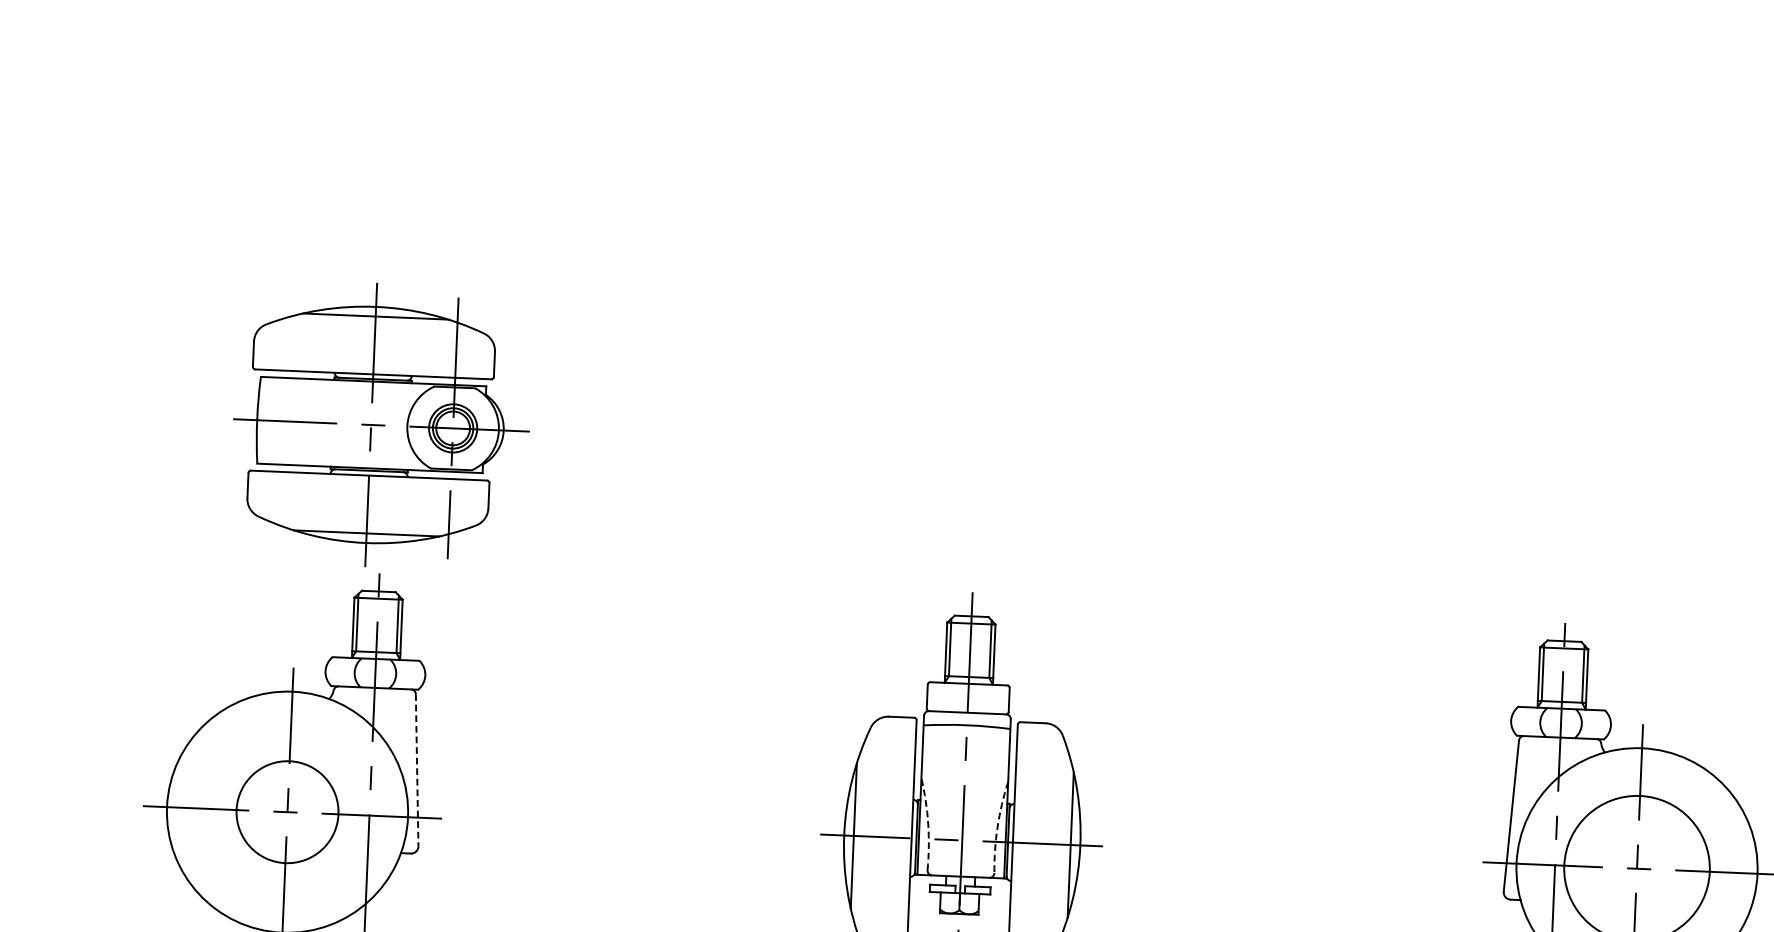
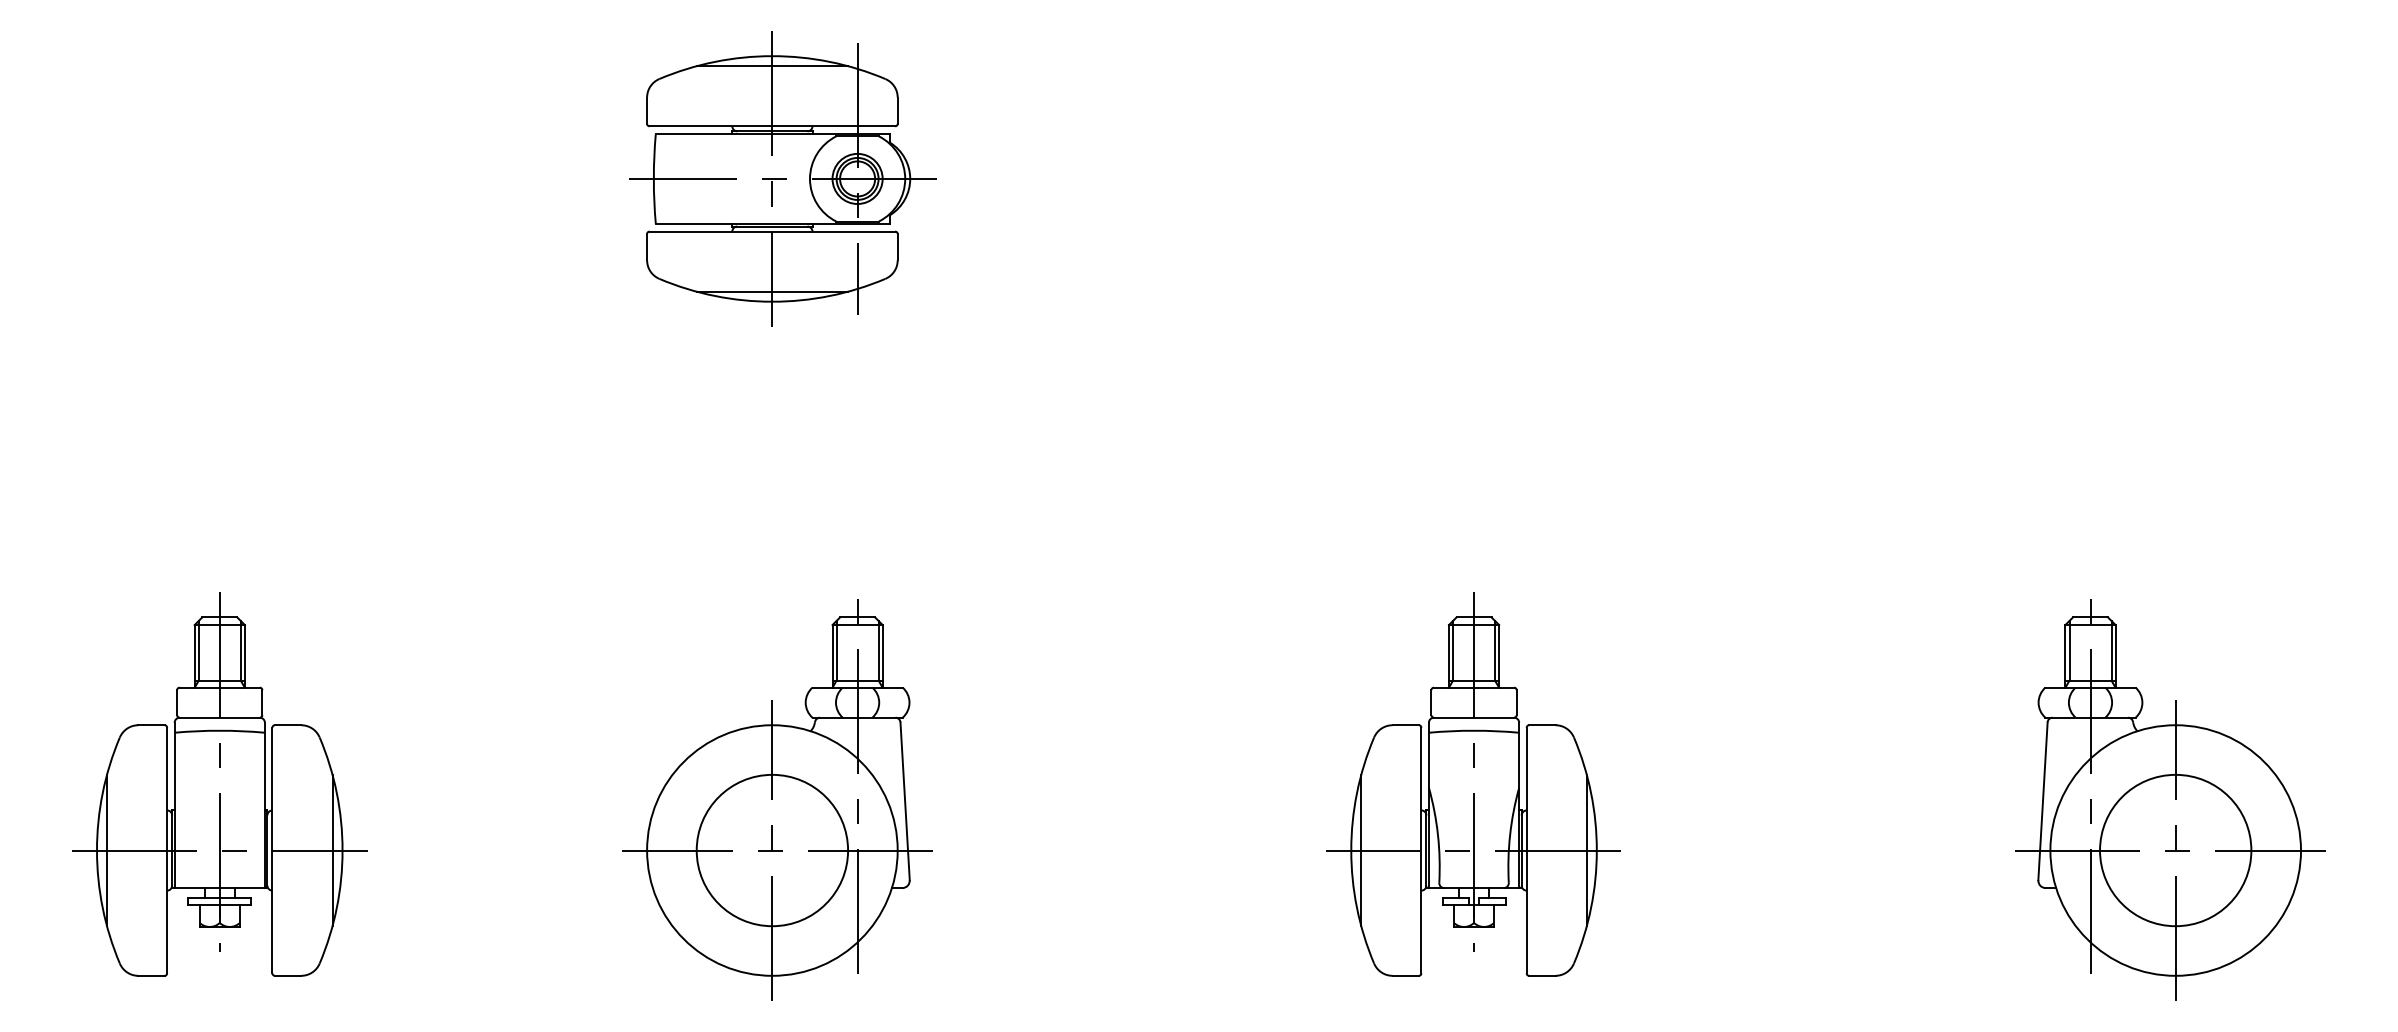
part: (380, 424) -> (782, 178), moved
line: (417, 770) -> (905, 801), dashed -> solid
circle: (287, 812) -> (772, 850), size x1.43
arc: (927, 823) -> (1437, 834), dashed -> solid
arc: (997, 826) -> (1510, 834), dashed -> solid

